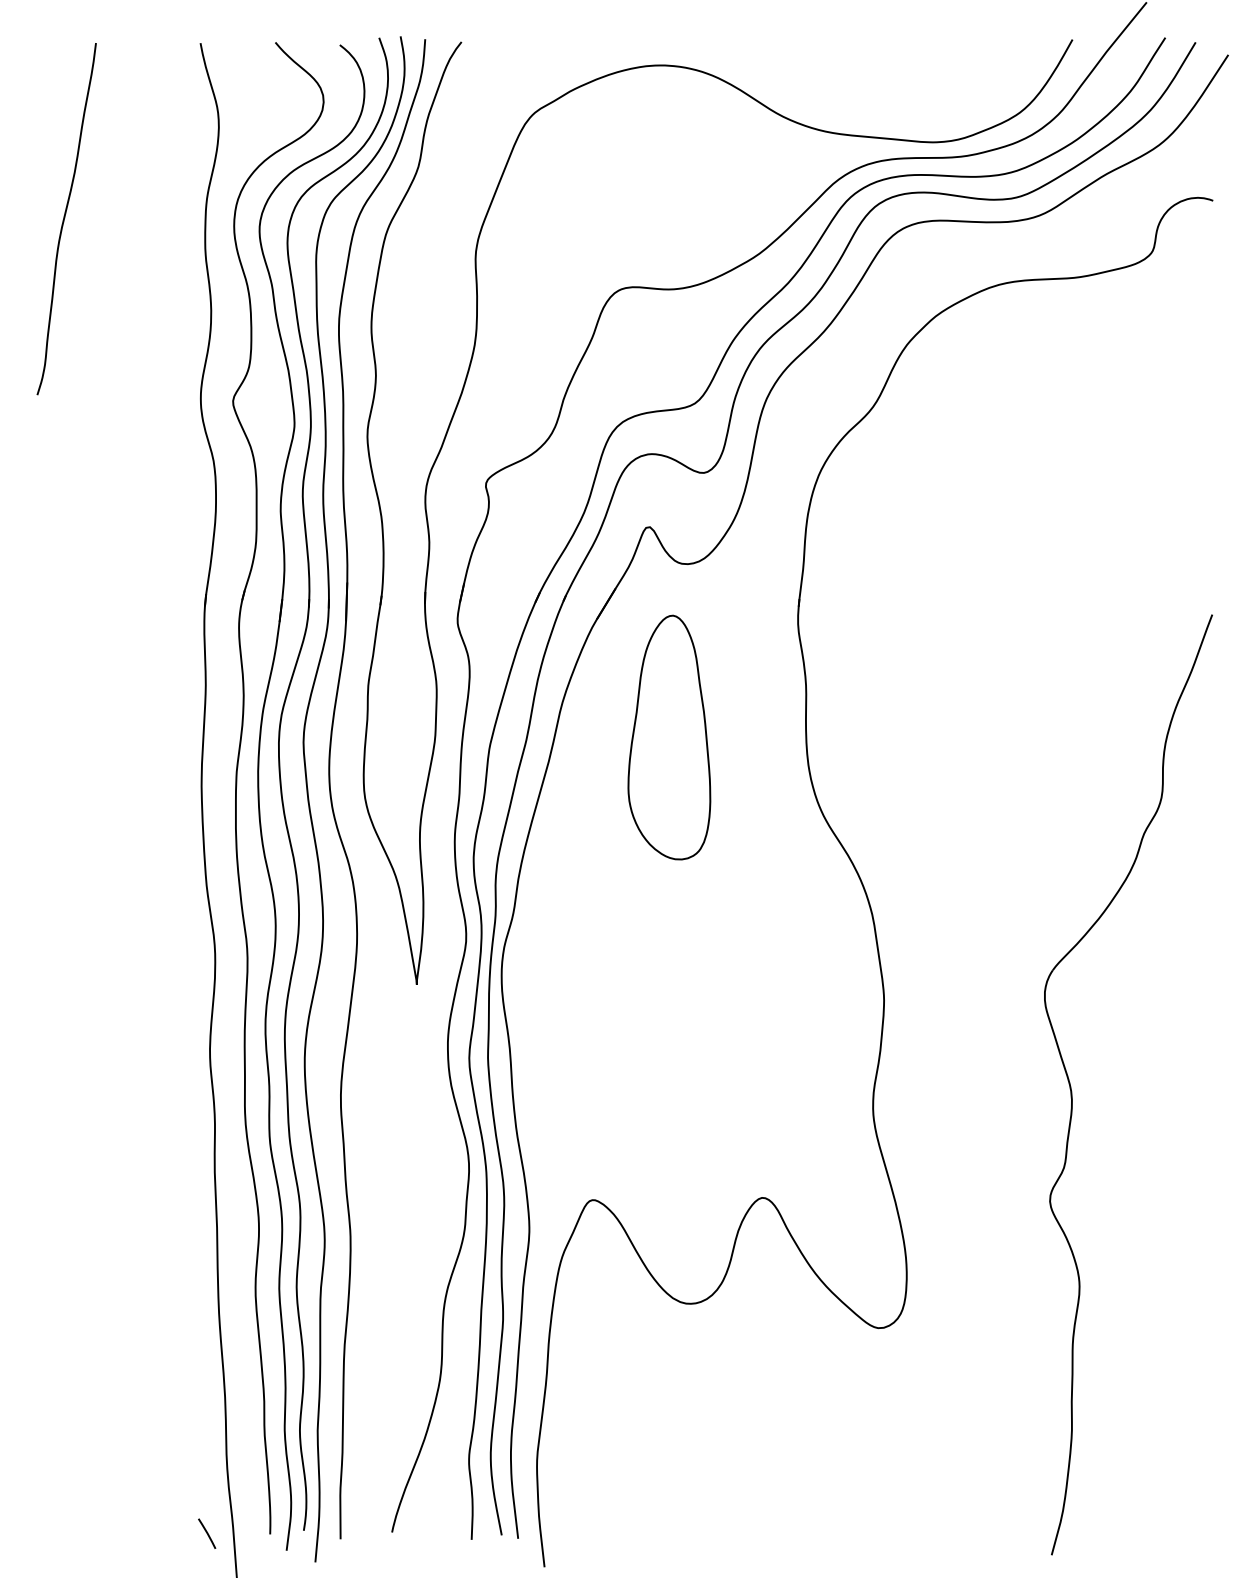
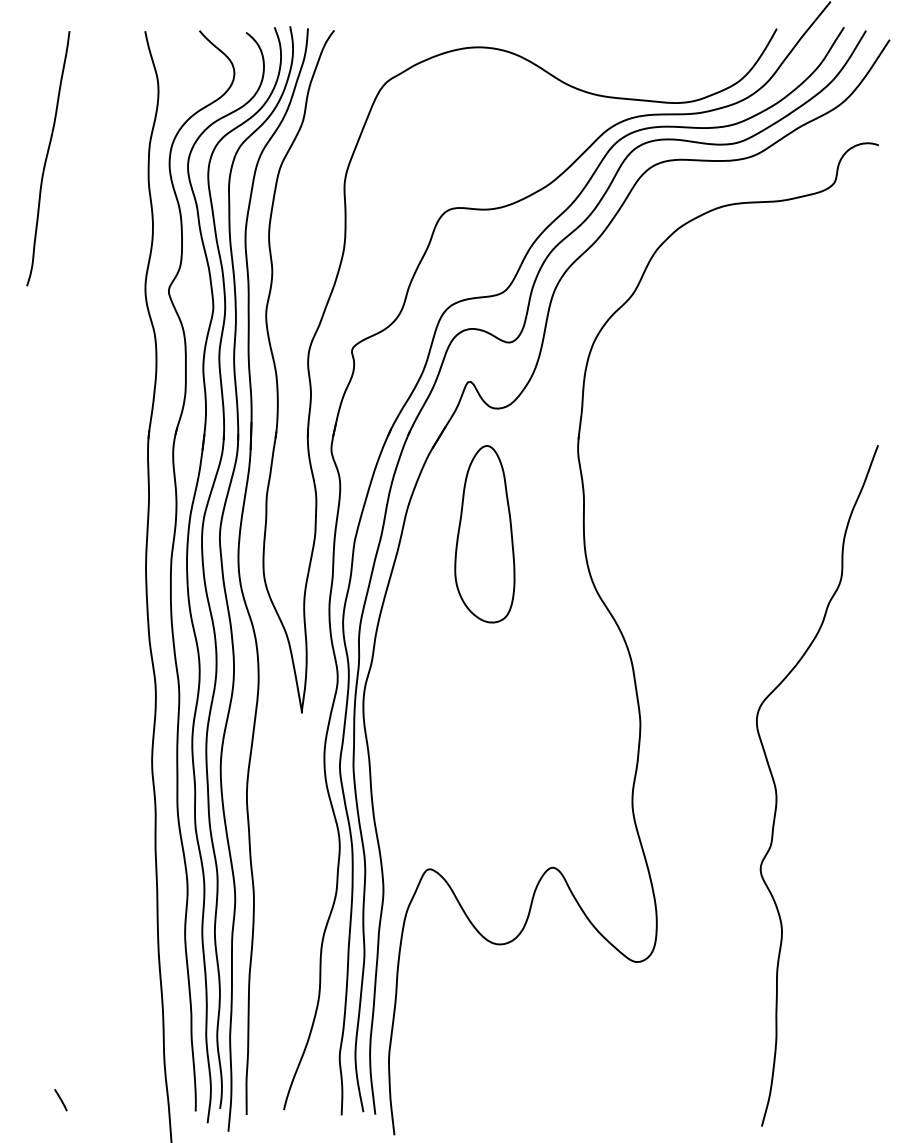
line: (207, 1533) -> (61, 1099), moved

